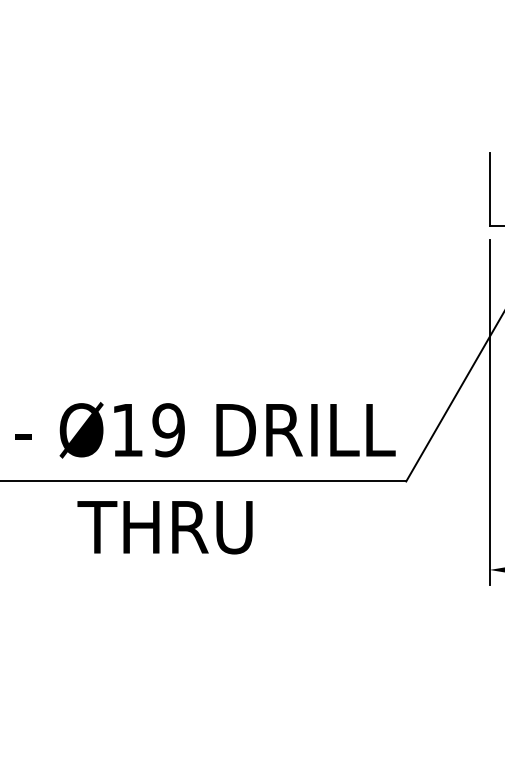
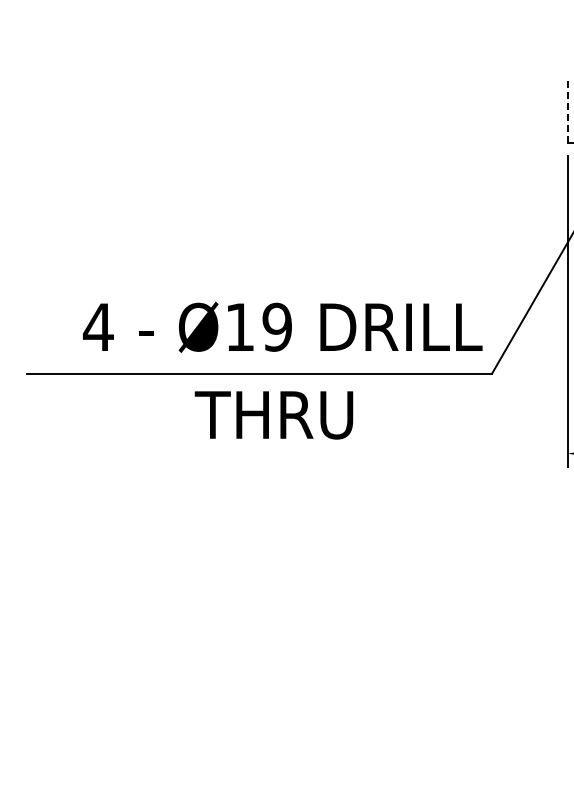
line: (489, 189) -> (567, 109), solid -> dashed

